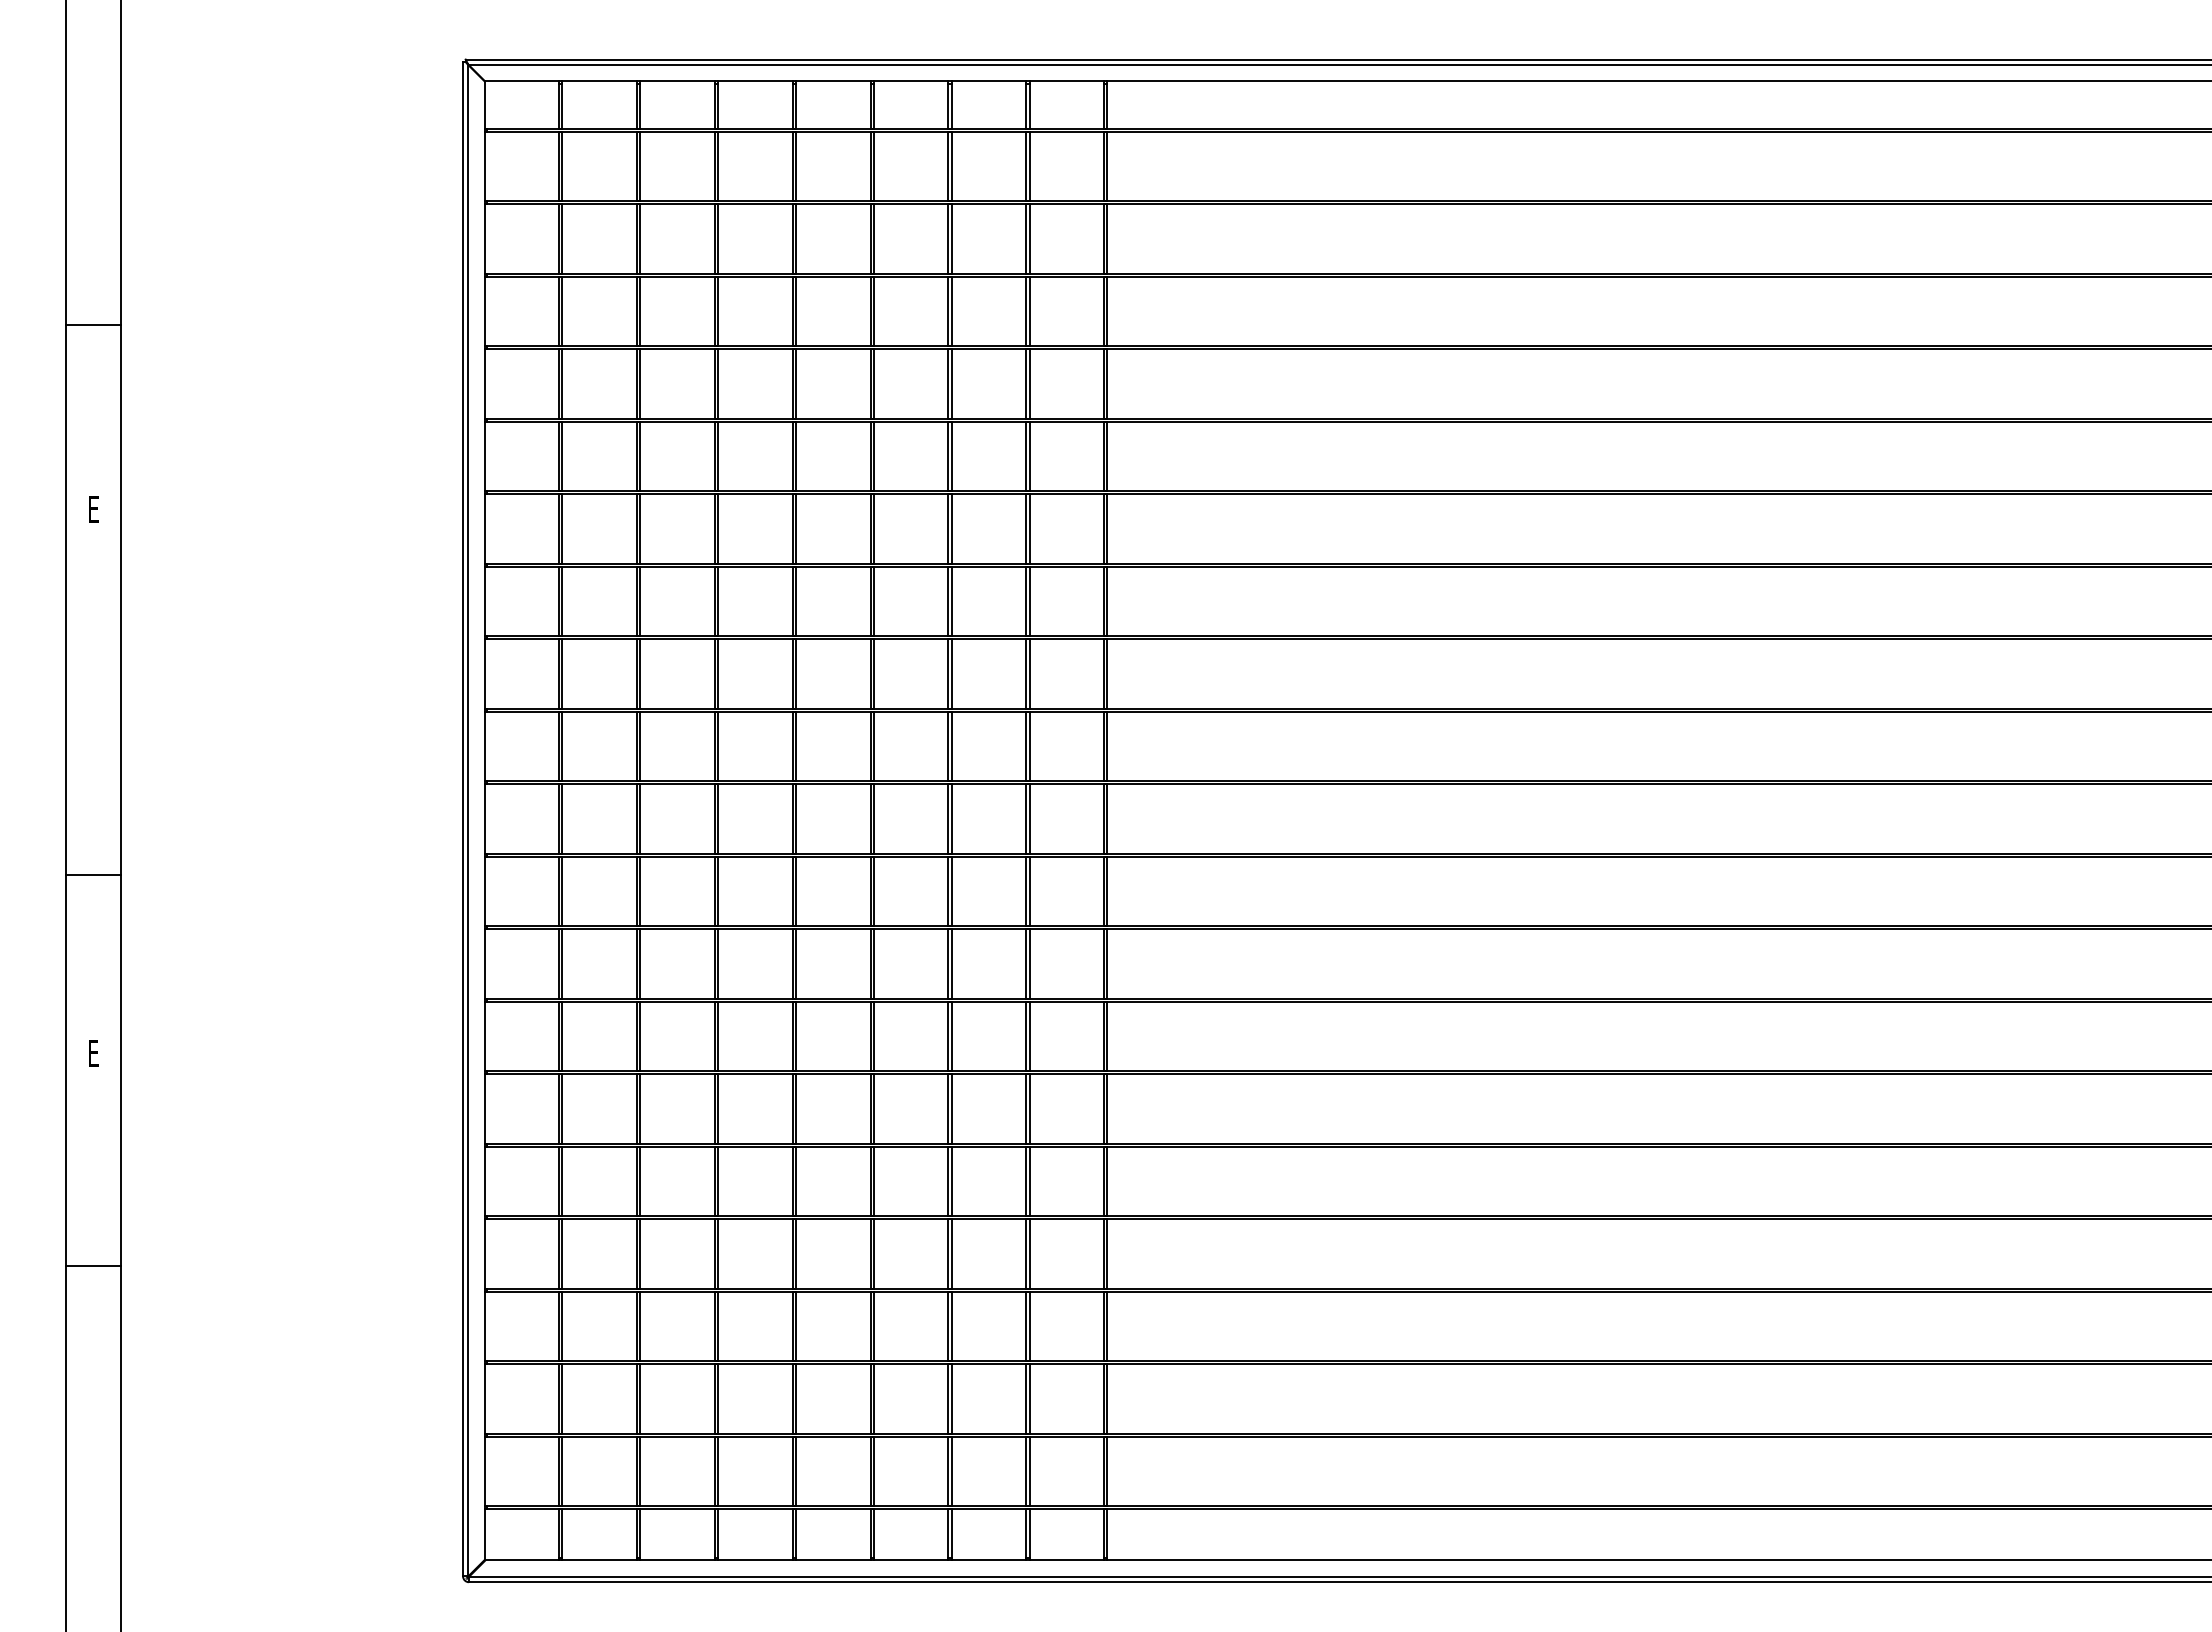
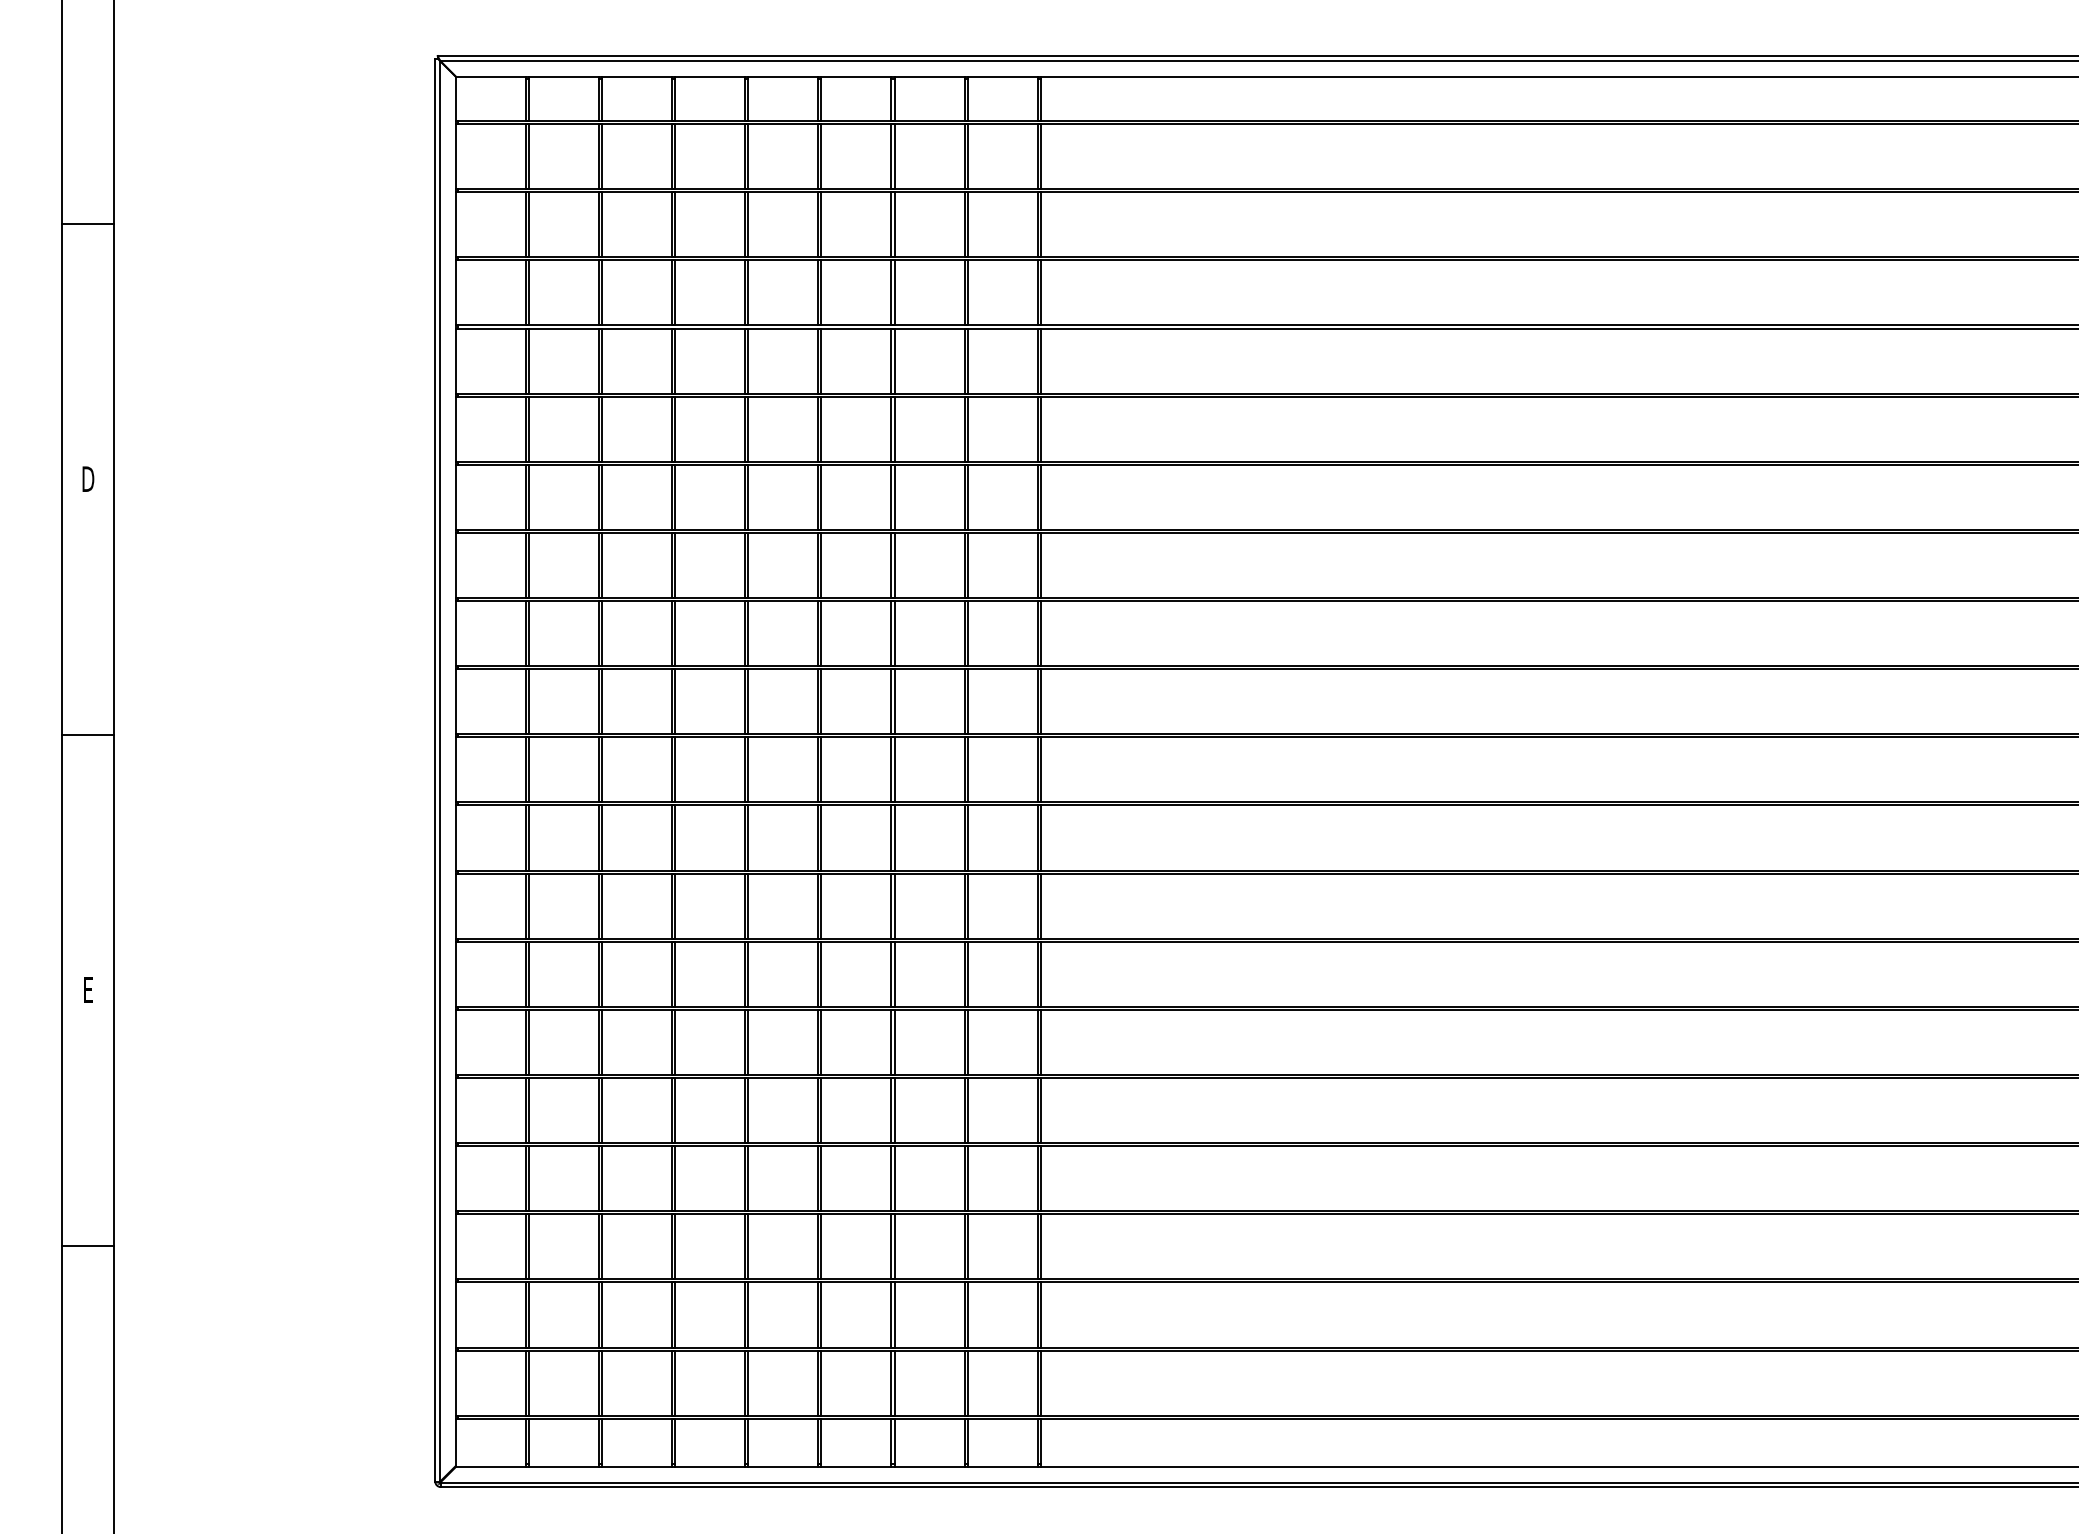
line: (93, 324) -> (87, 223), moved
text: (93, 509) -> (87, 478), E -> D
line: (93, 874) -> (87, 734), moved
line: (93, 1266) -> (87, 1245), moved

